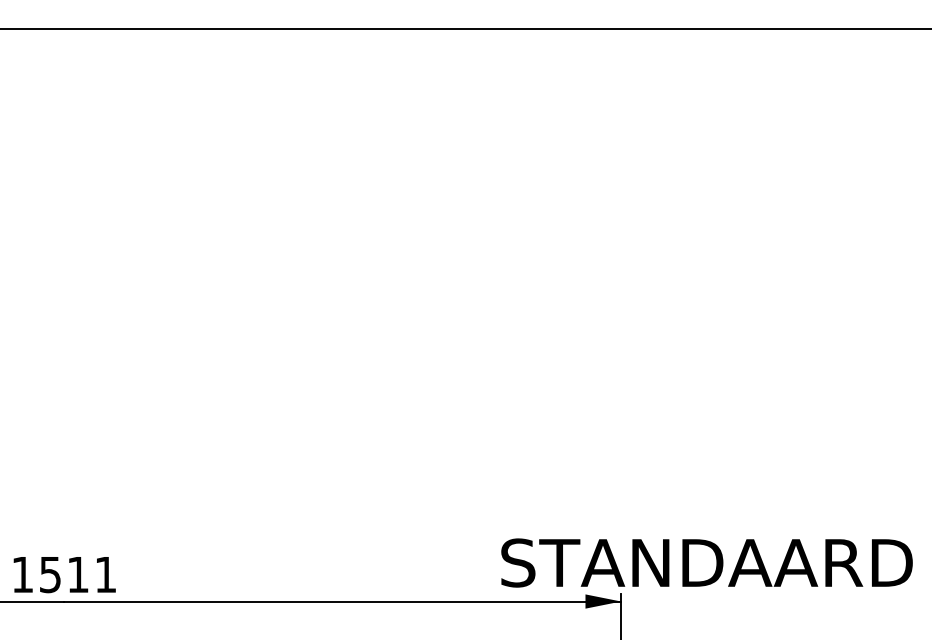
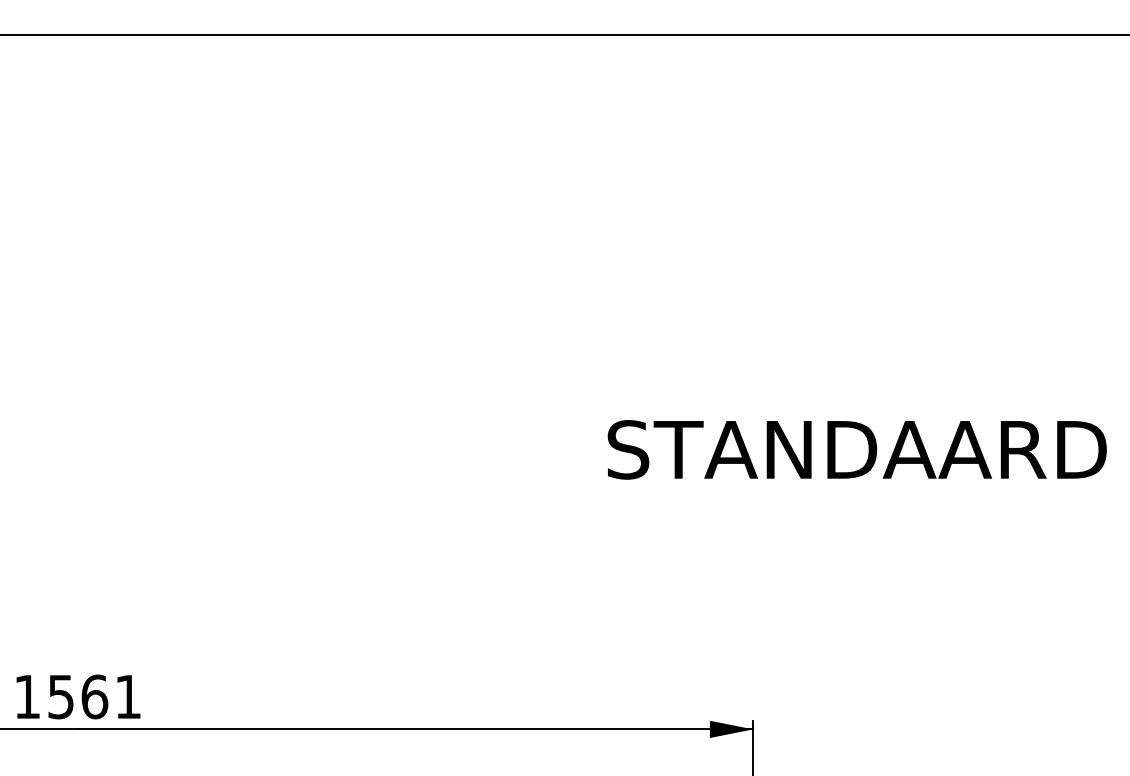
text: (706, 562) -> (856, 449), moved
text: (78, 574) -> (95, 696), 1511 -> 1561

